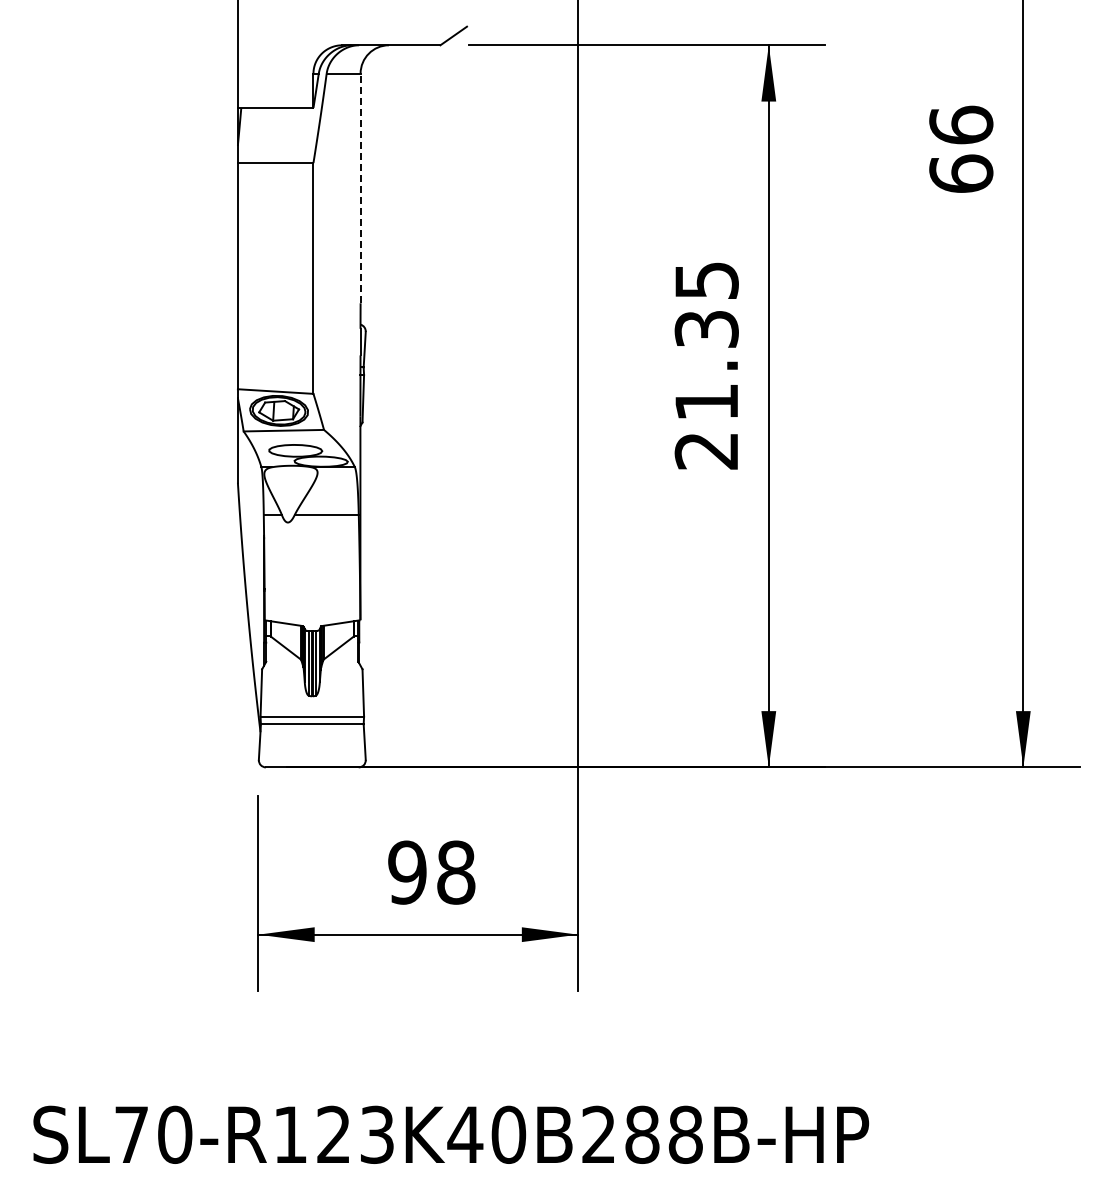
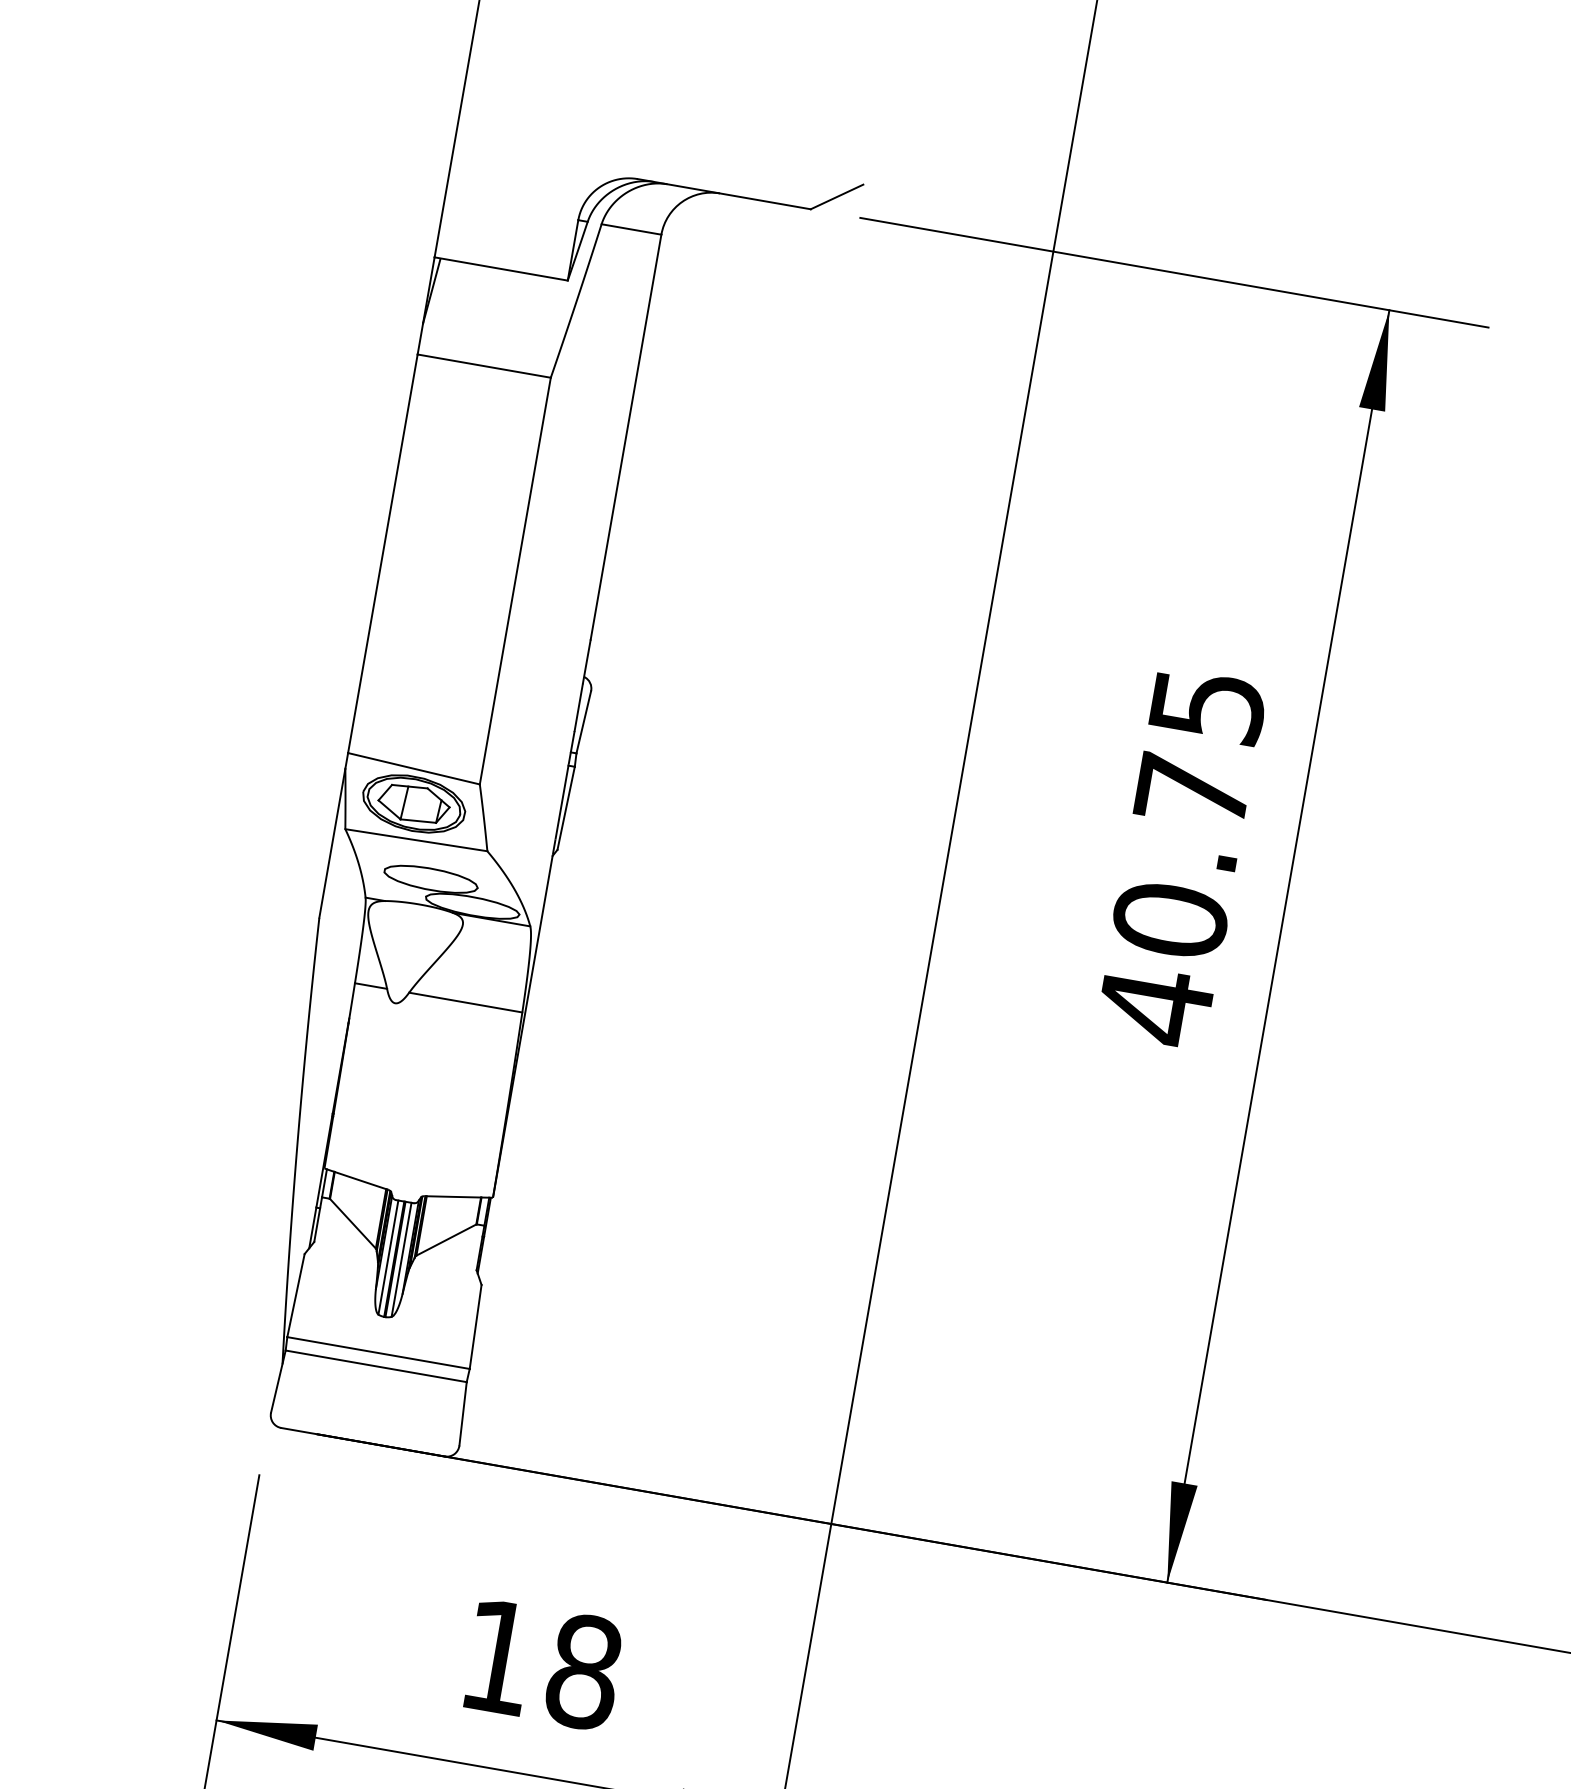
line: (360, 188) -> (625, 437), dashed -> solid
text: (706, 391) -> (1173, 901), 21.35 -> 40.75
text: (407, 872) -> (498, 1656), 98 -> 18

